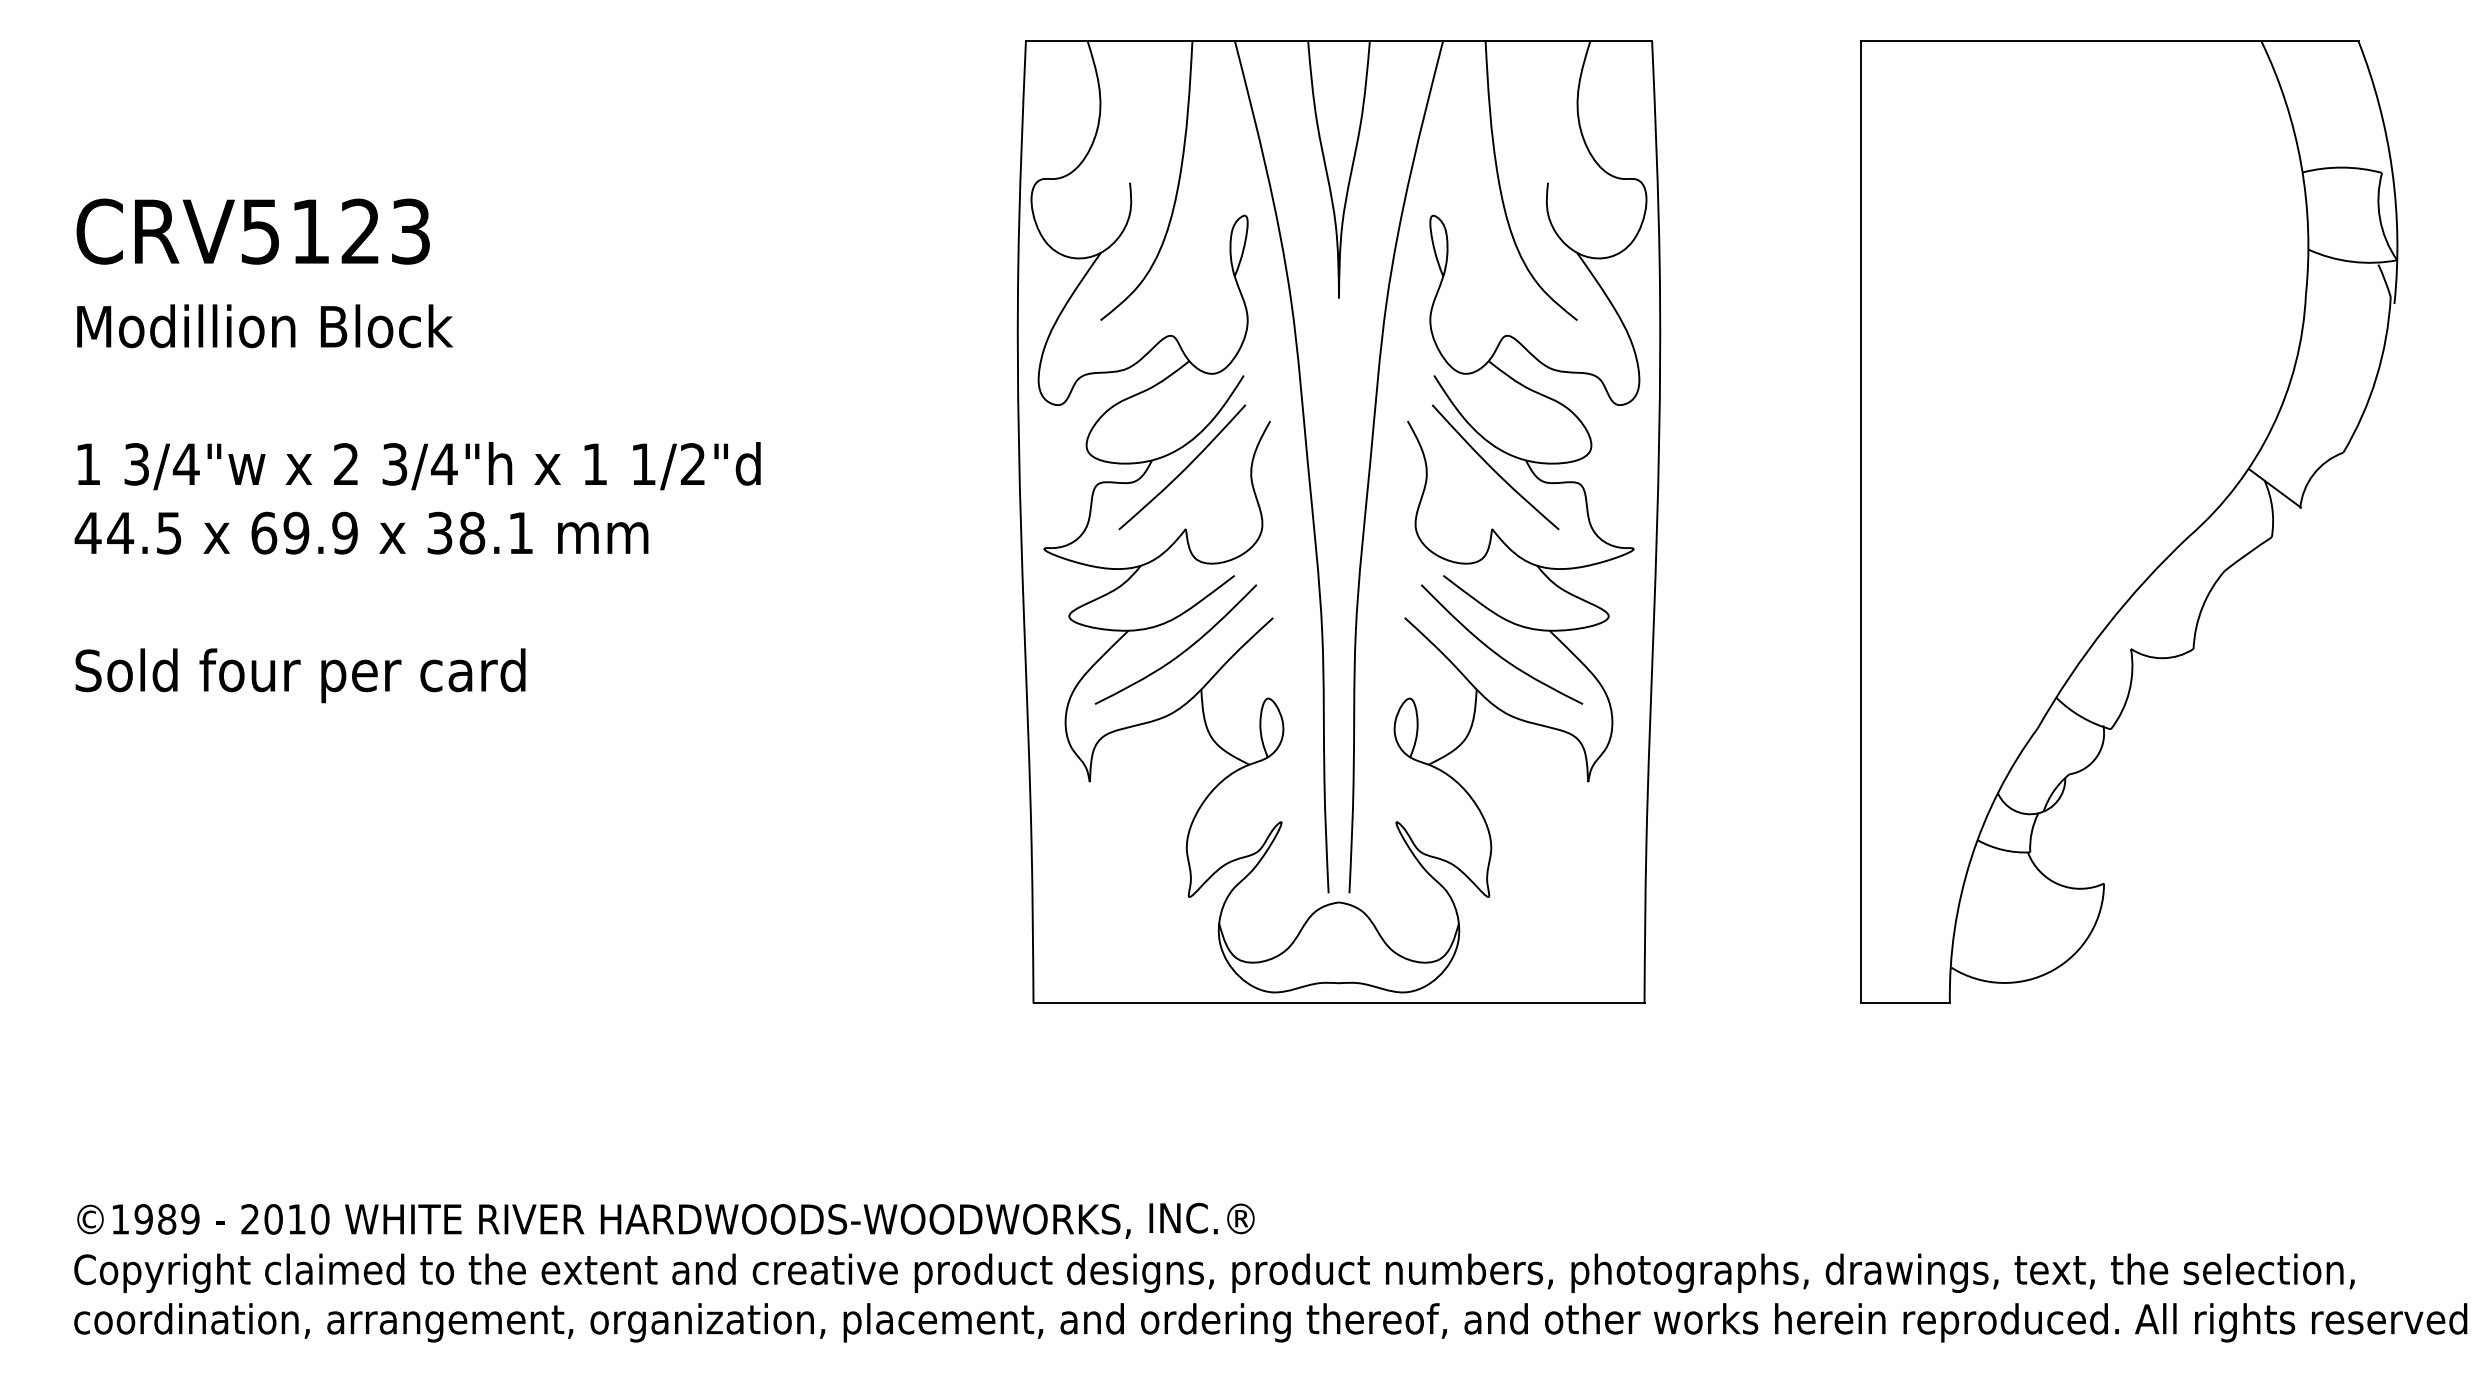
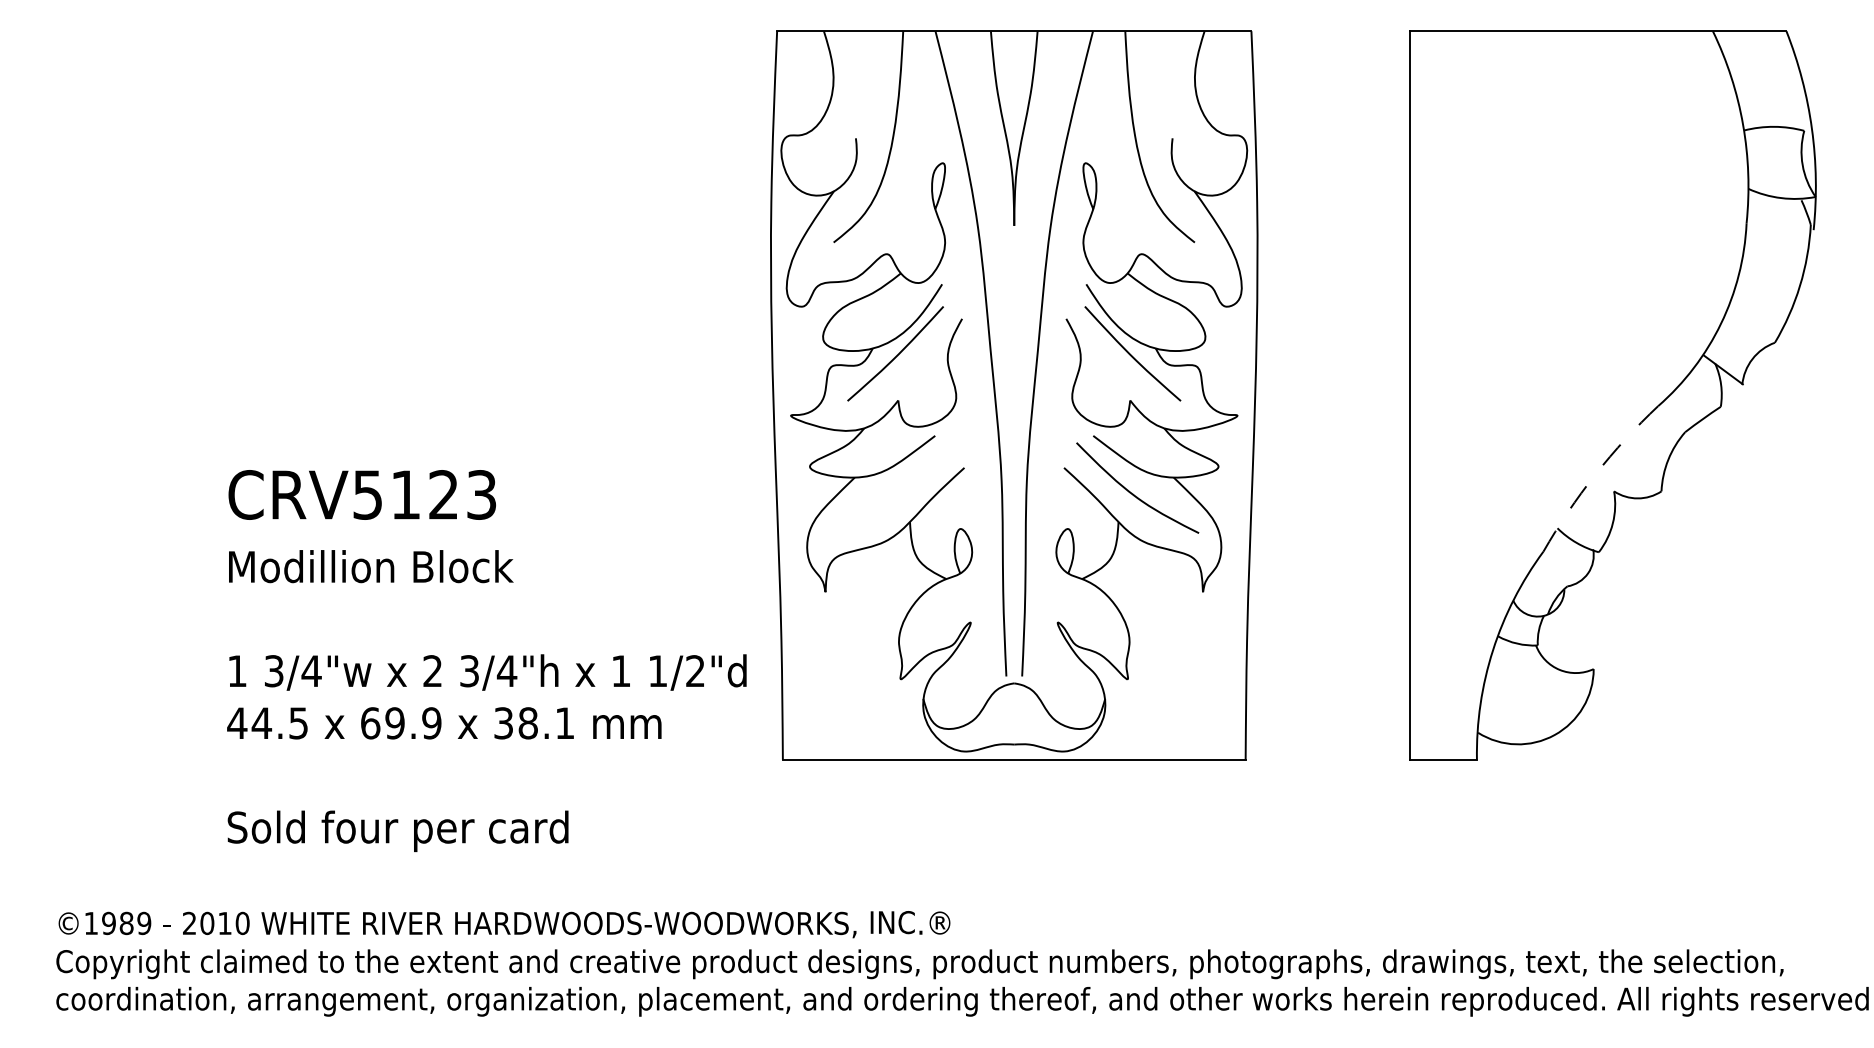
text: (417, 450) -> (486, 660), moved
arc: (2106, 626) -> (1595, 474), solid -> dashed
curve: (1182, 651) -> (895, 493), removed

